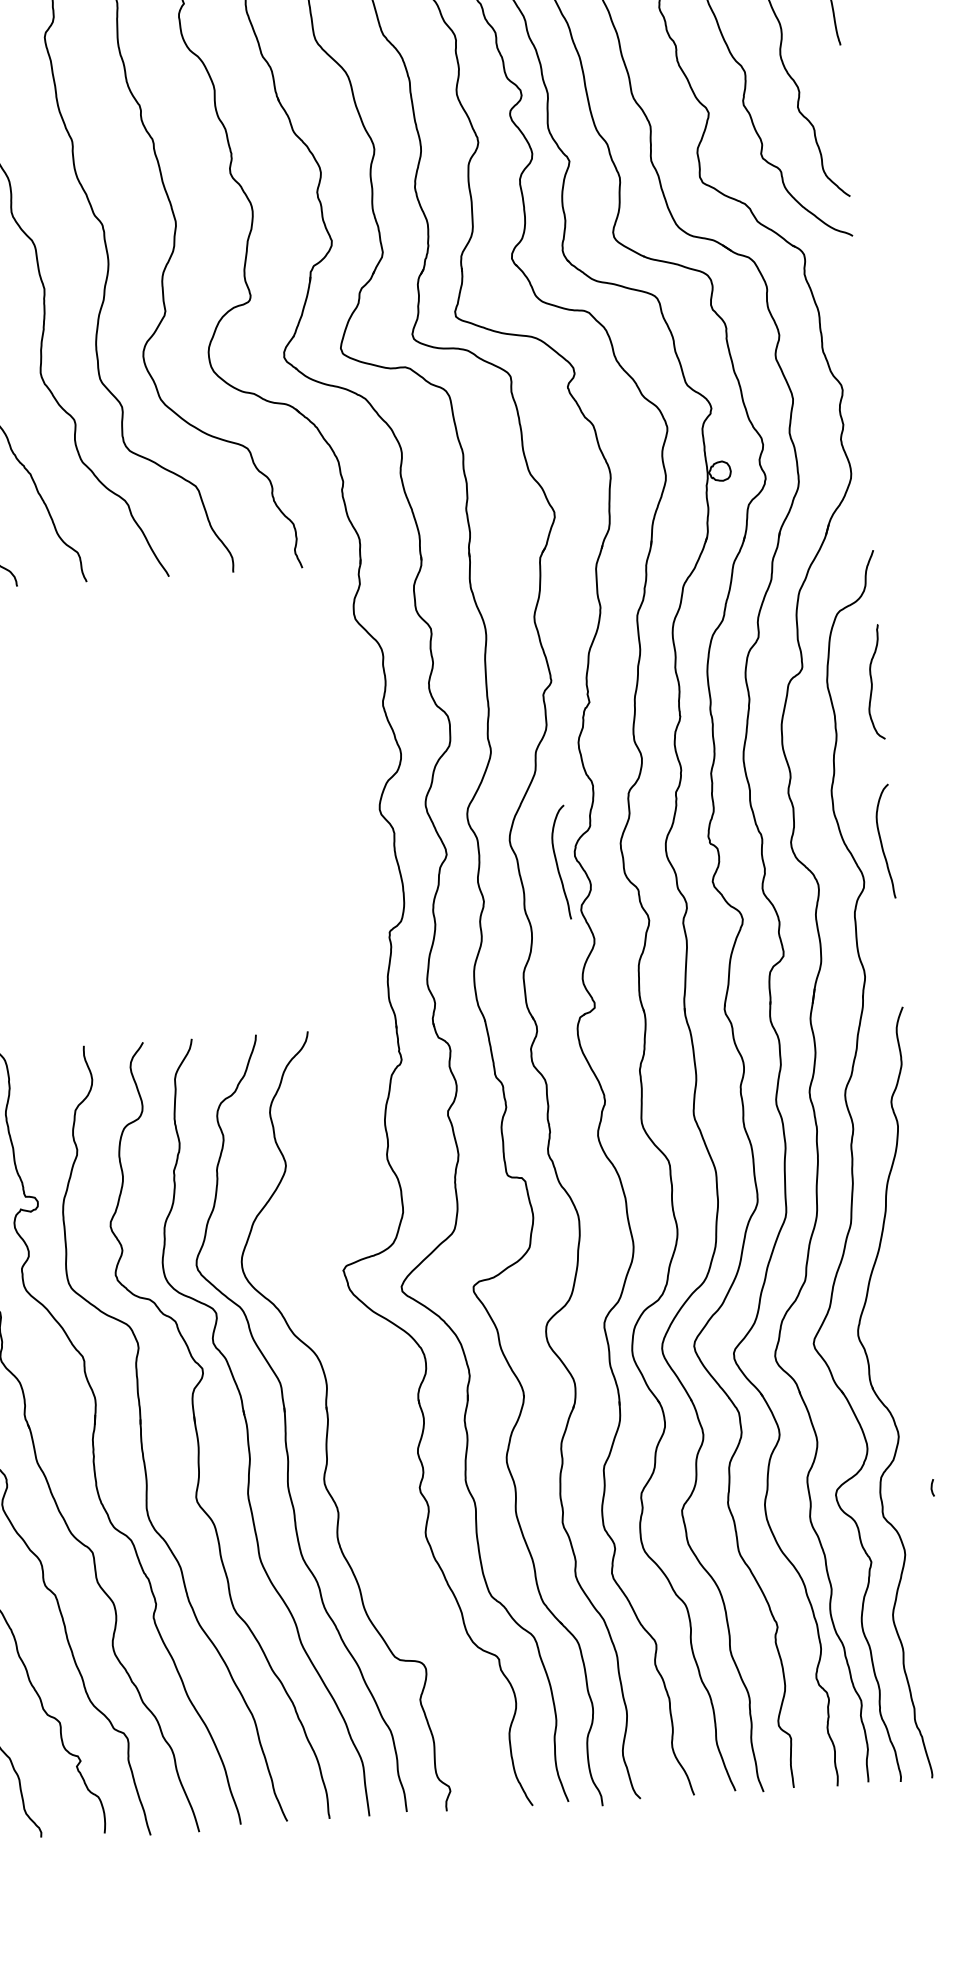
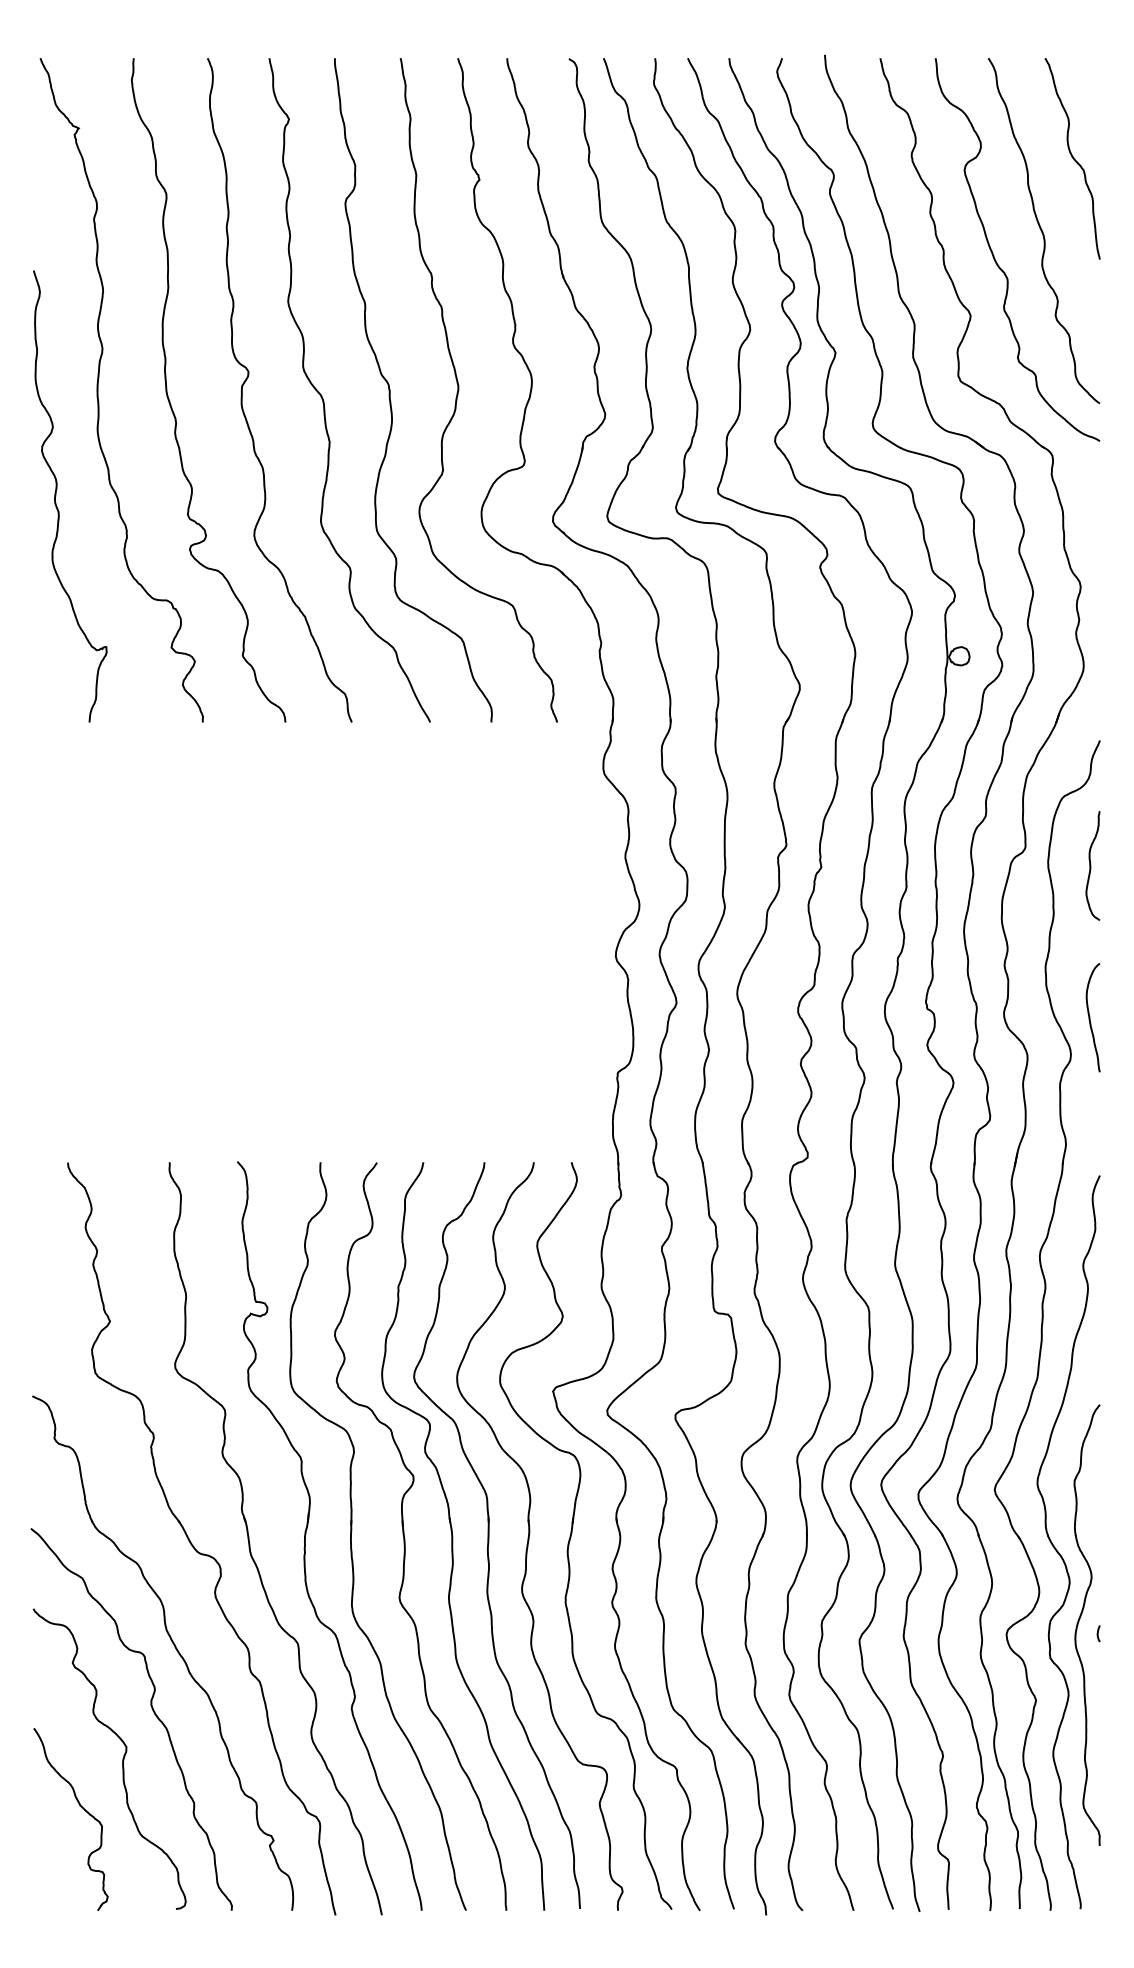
curve: (557, 862) -> (781, 1017), removed
part: (373, 1418) -> (572, 1533), added
part: (911, 1476) -> (1079, 1621), added

